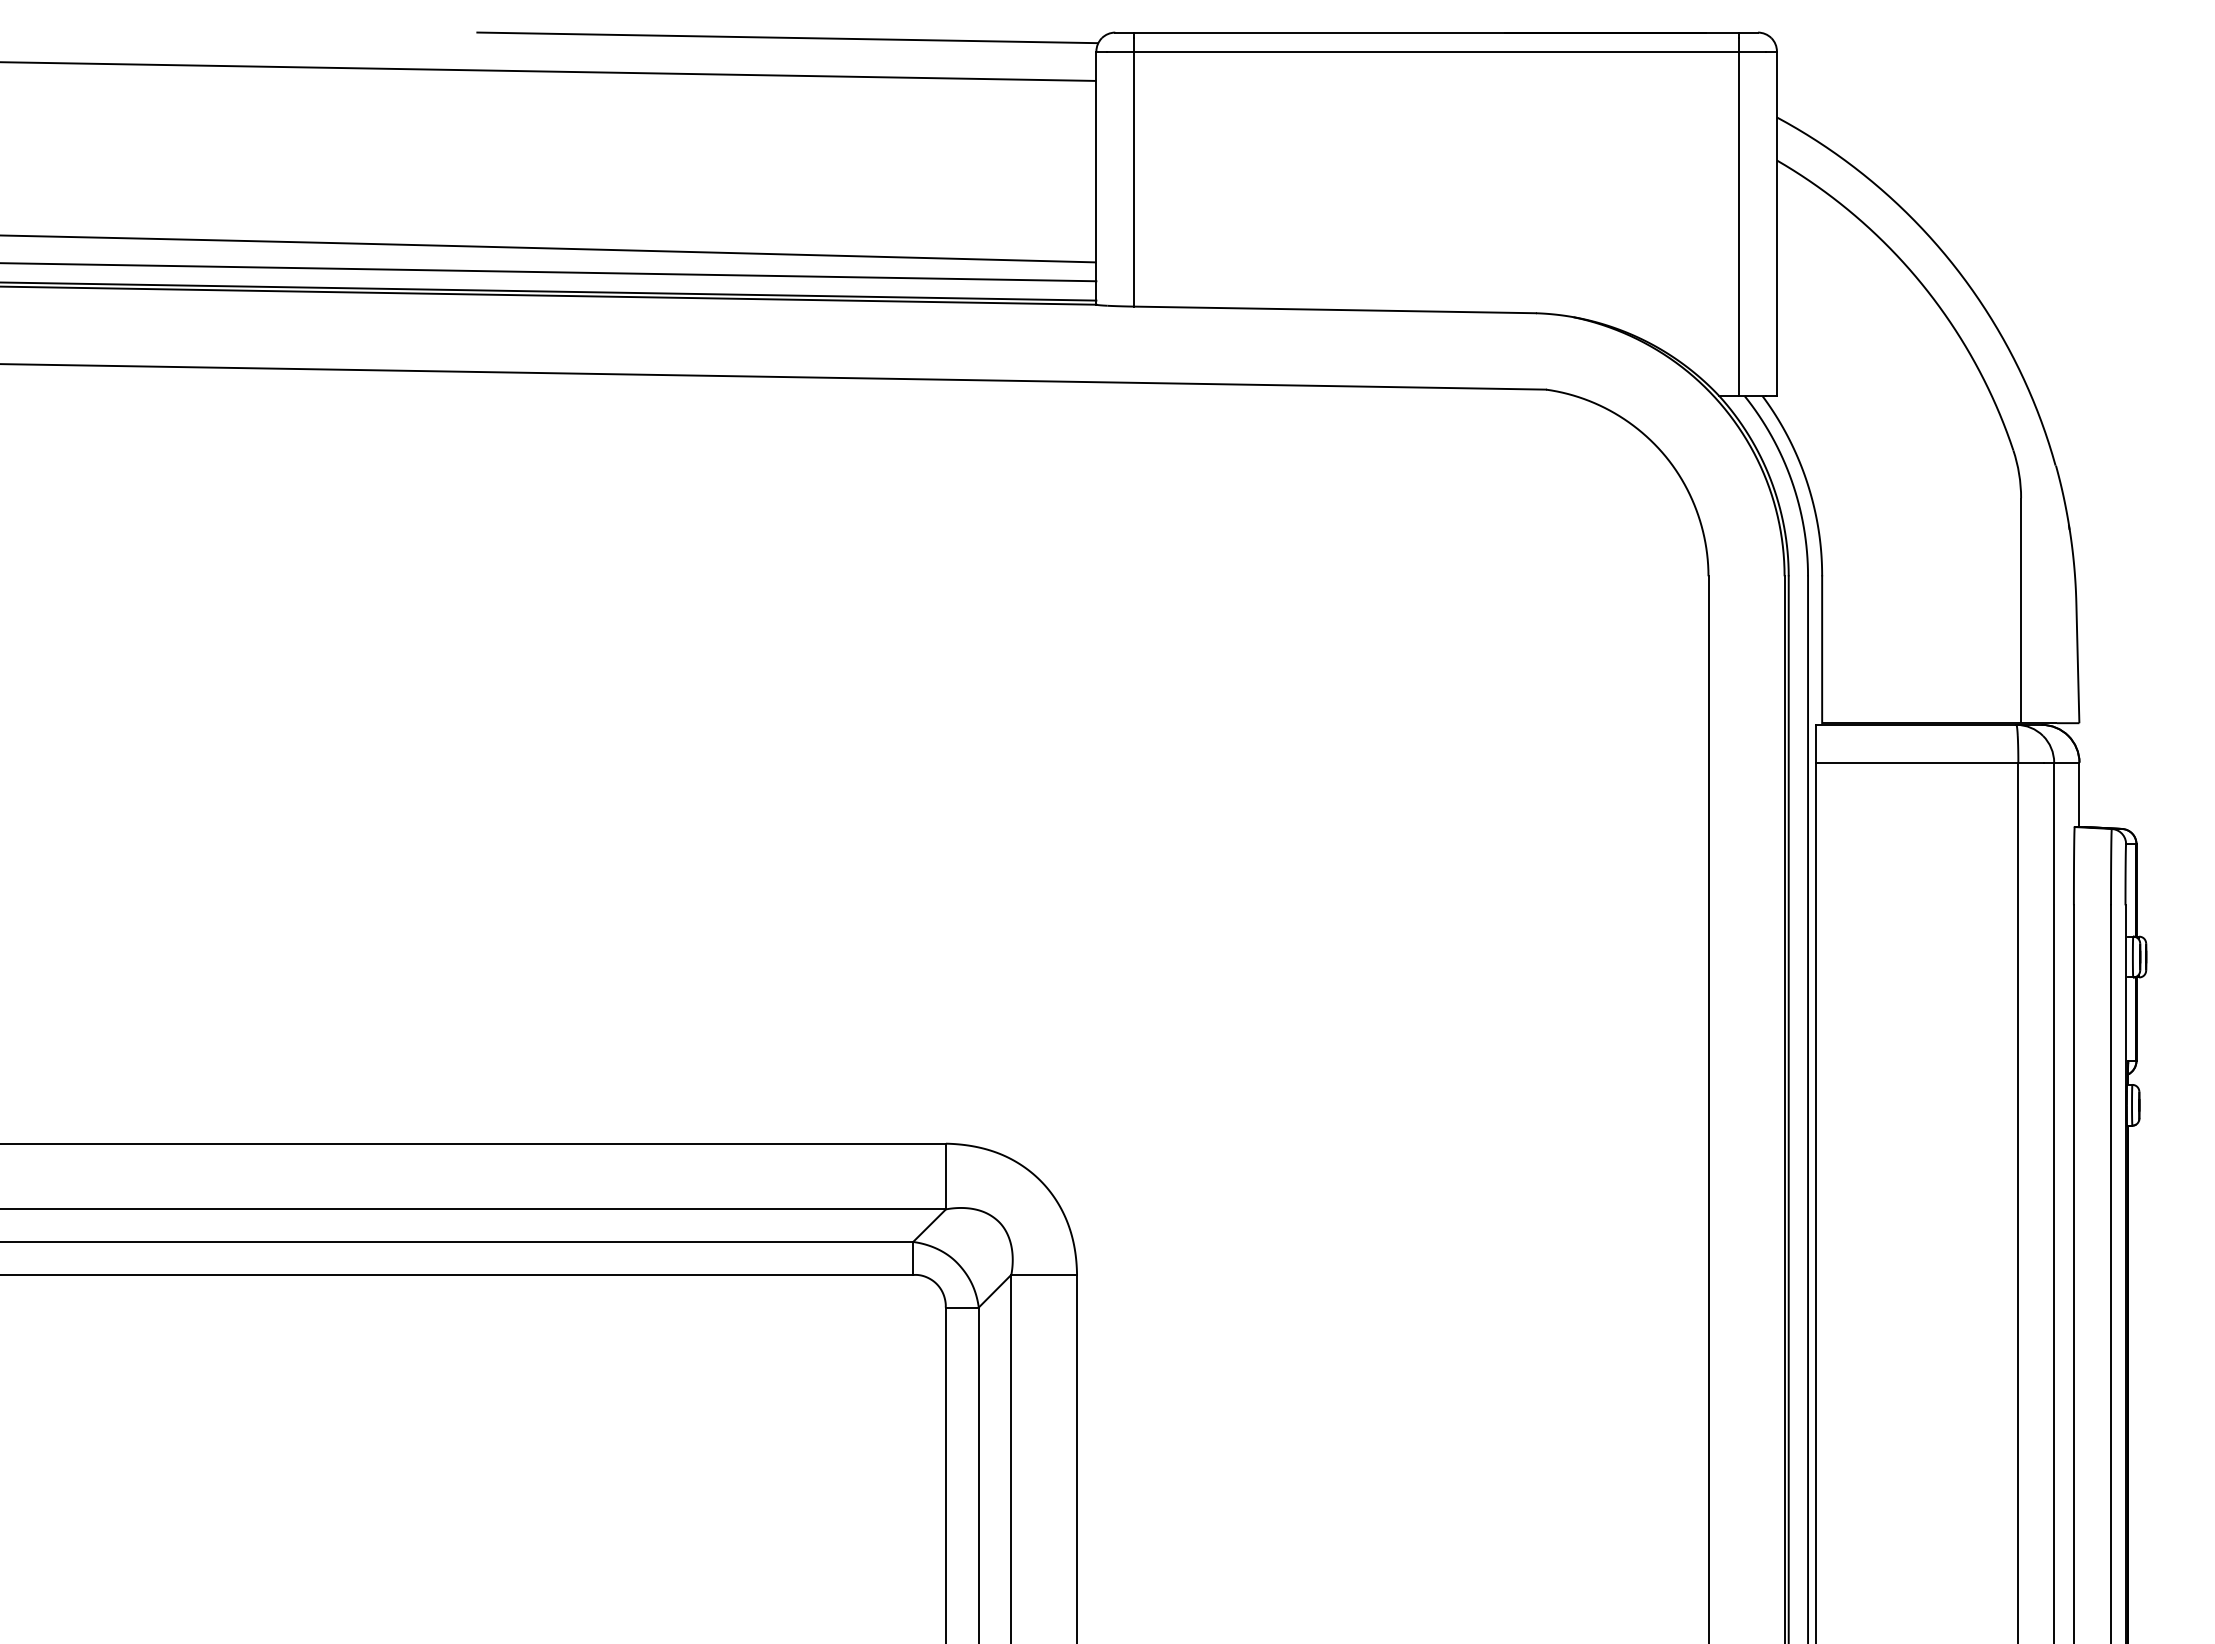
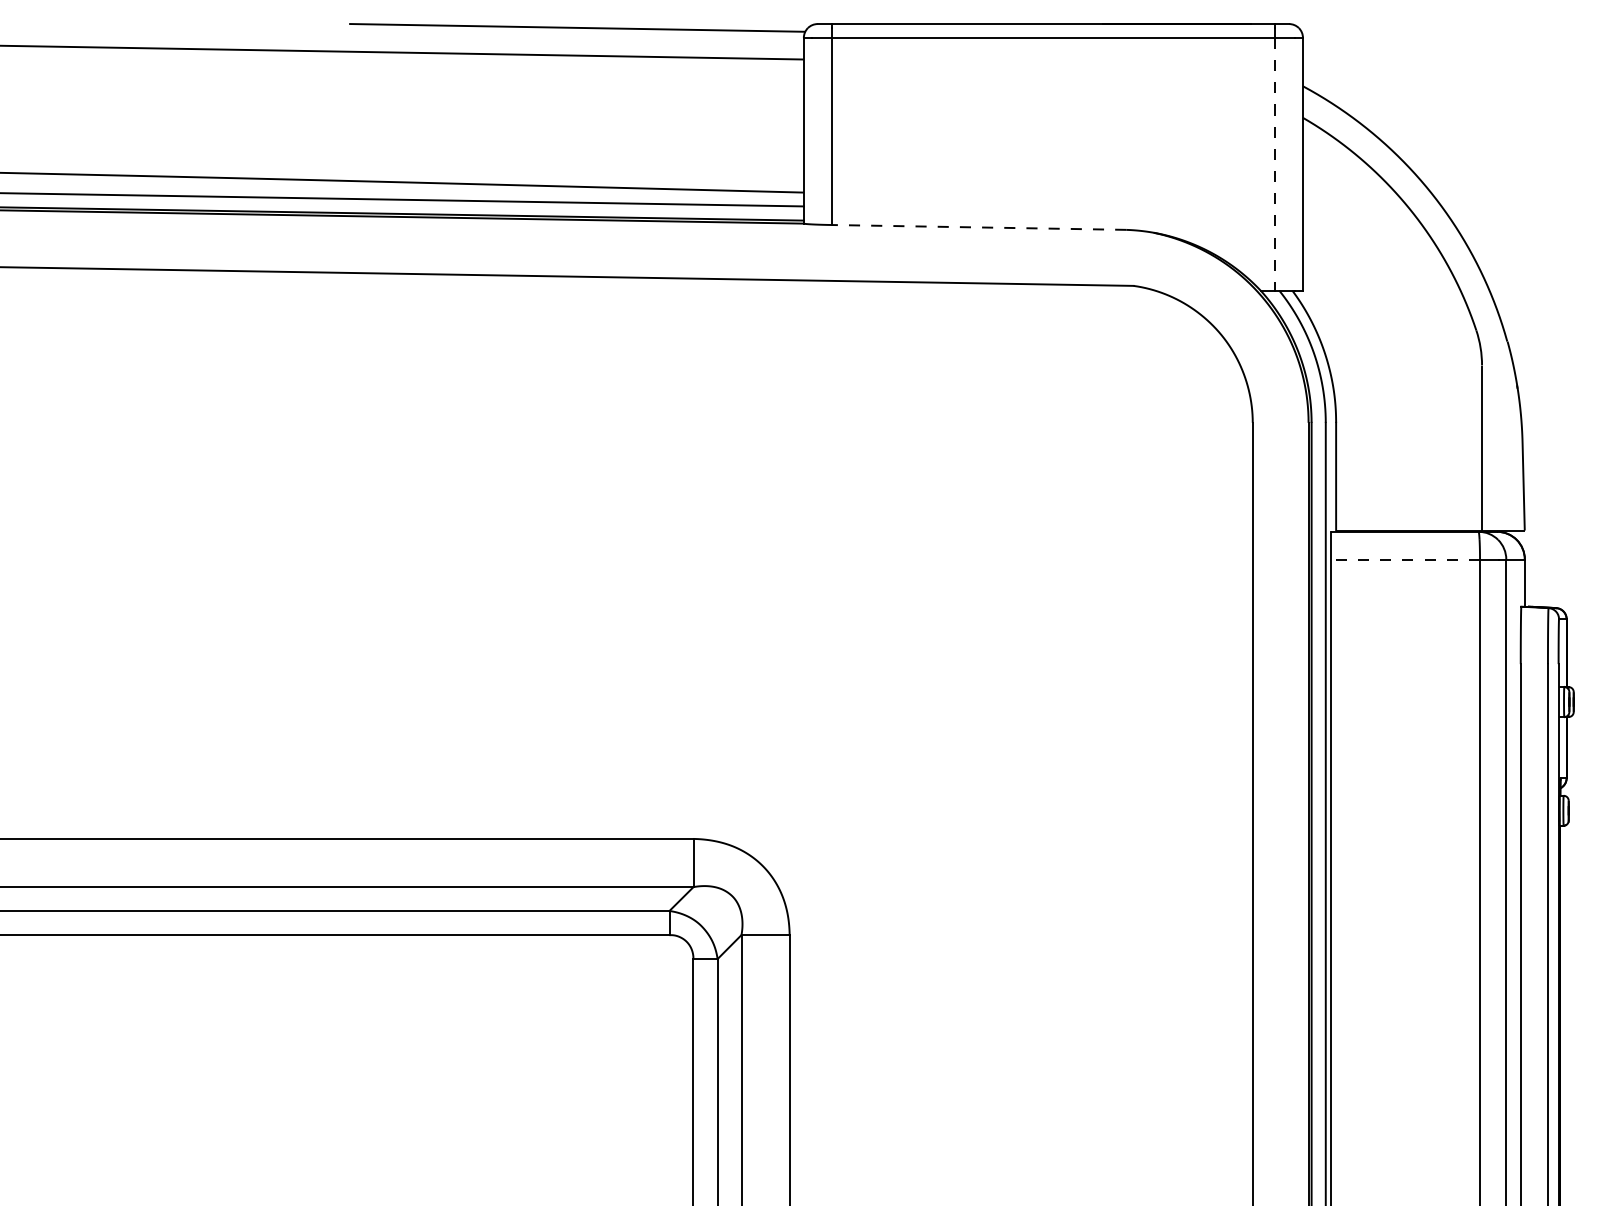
line: (1739, 224) -> (1275, 164), solid -> dashed
line: (1335, 309) -> (979, 227), solid -> dashed
line: (1916, 762) -> (1405, 559), solid -> dashed

